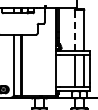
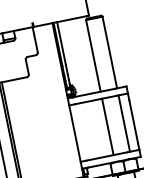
line: (74, 29) -> (92, 54), dashed -> solid

